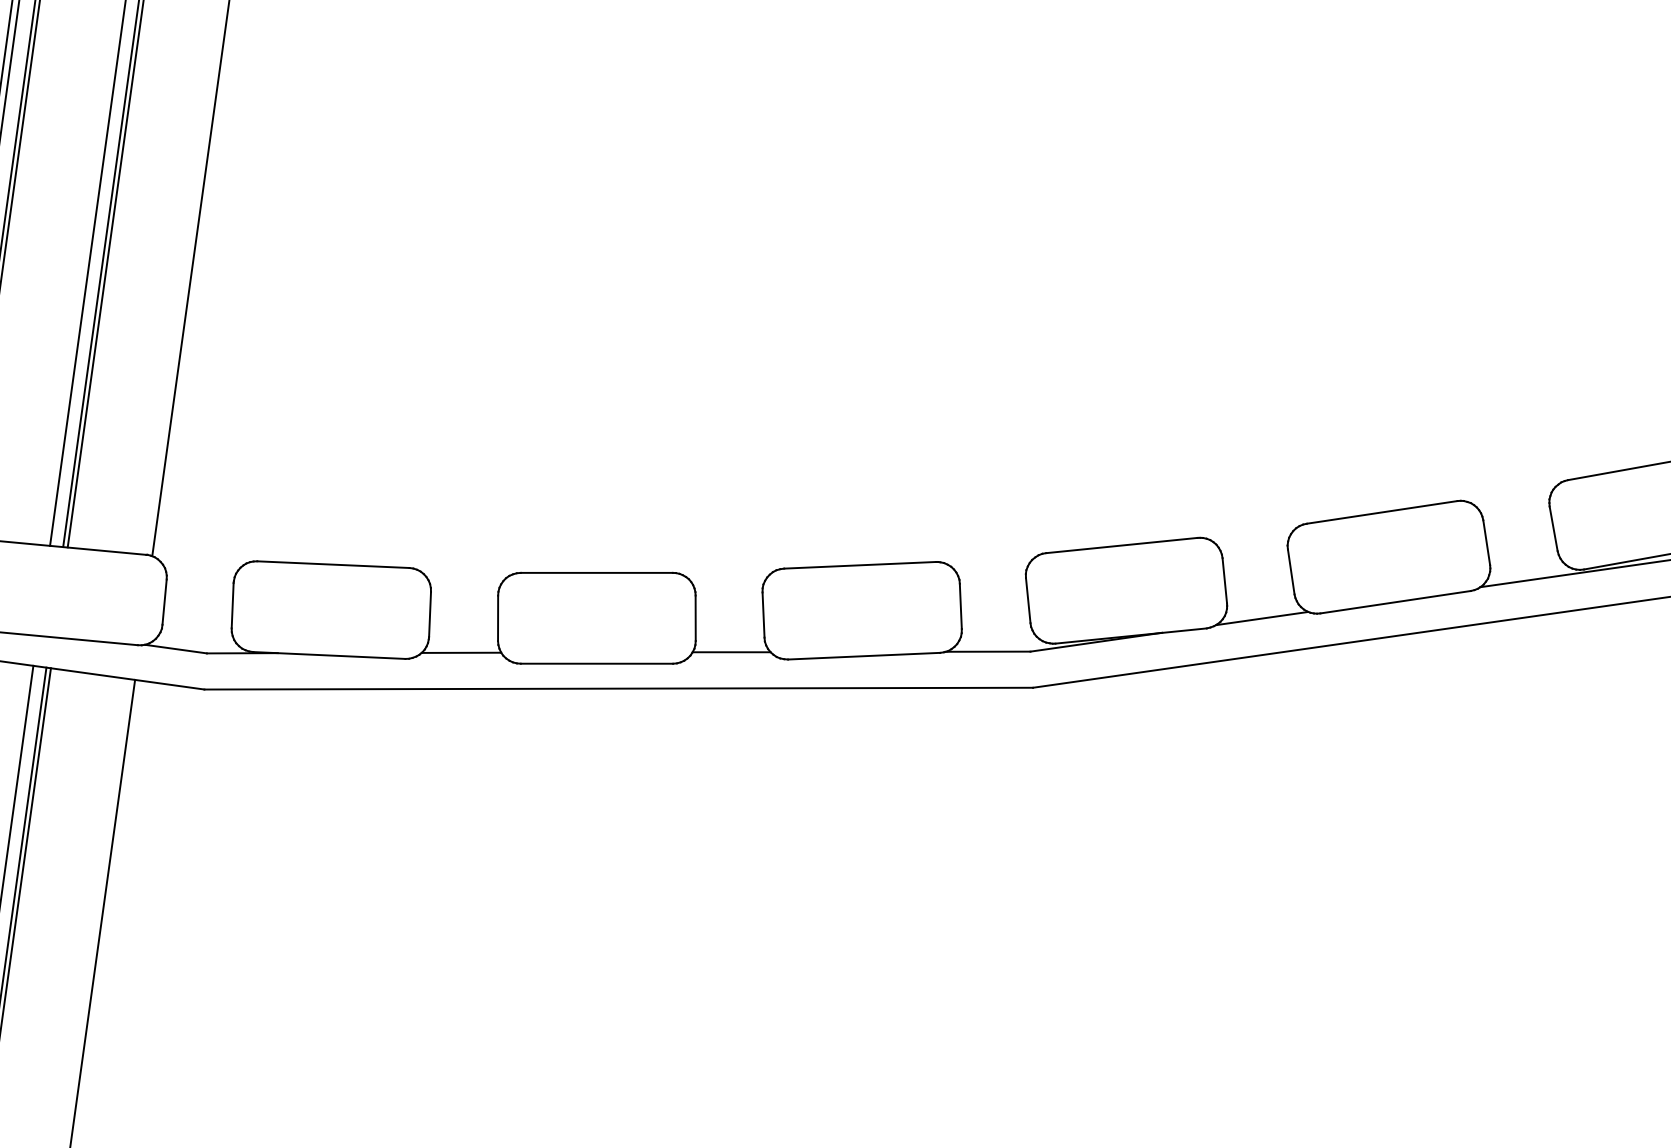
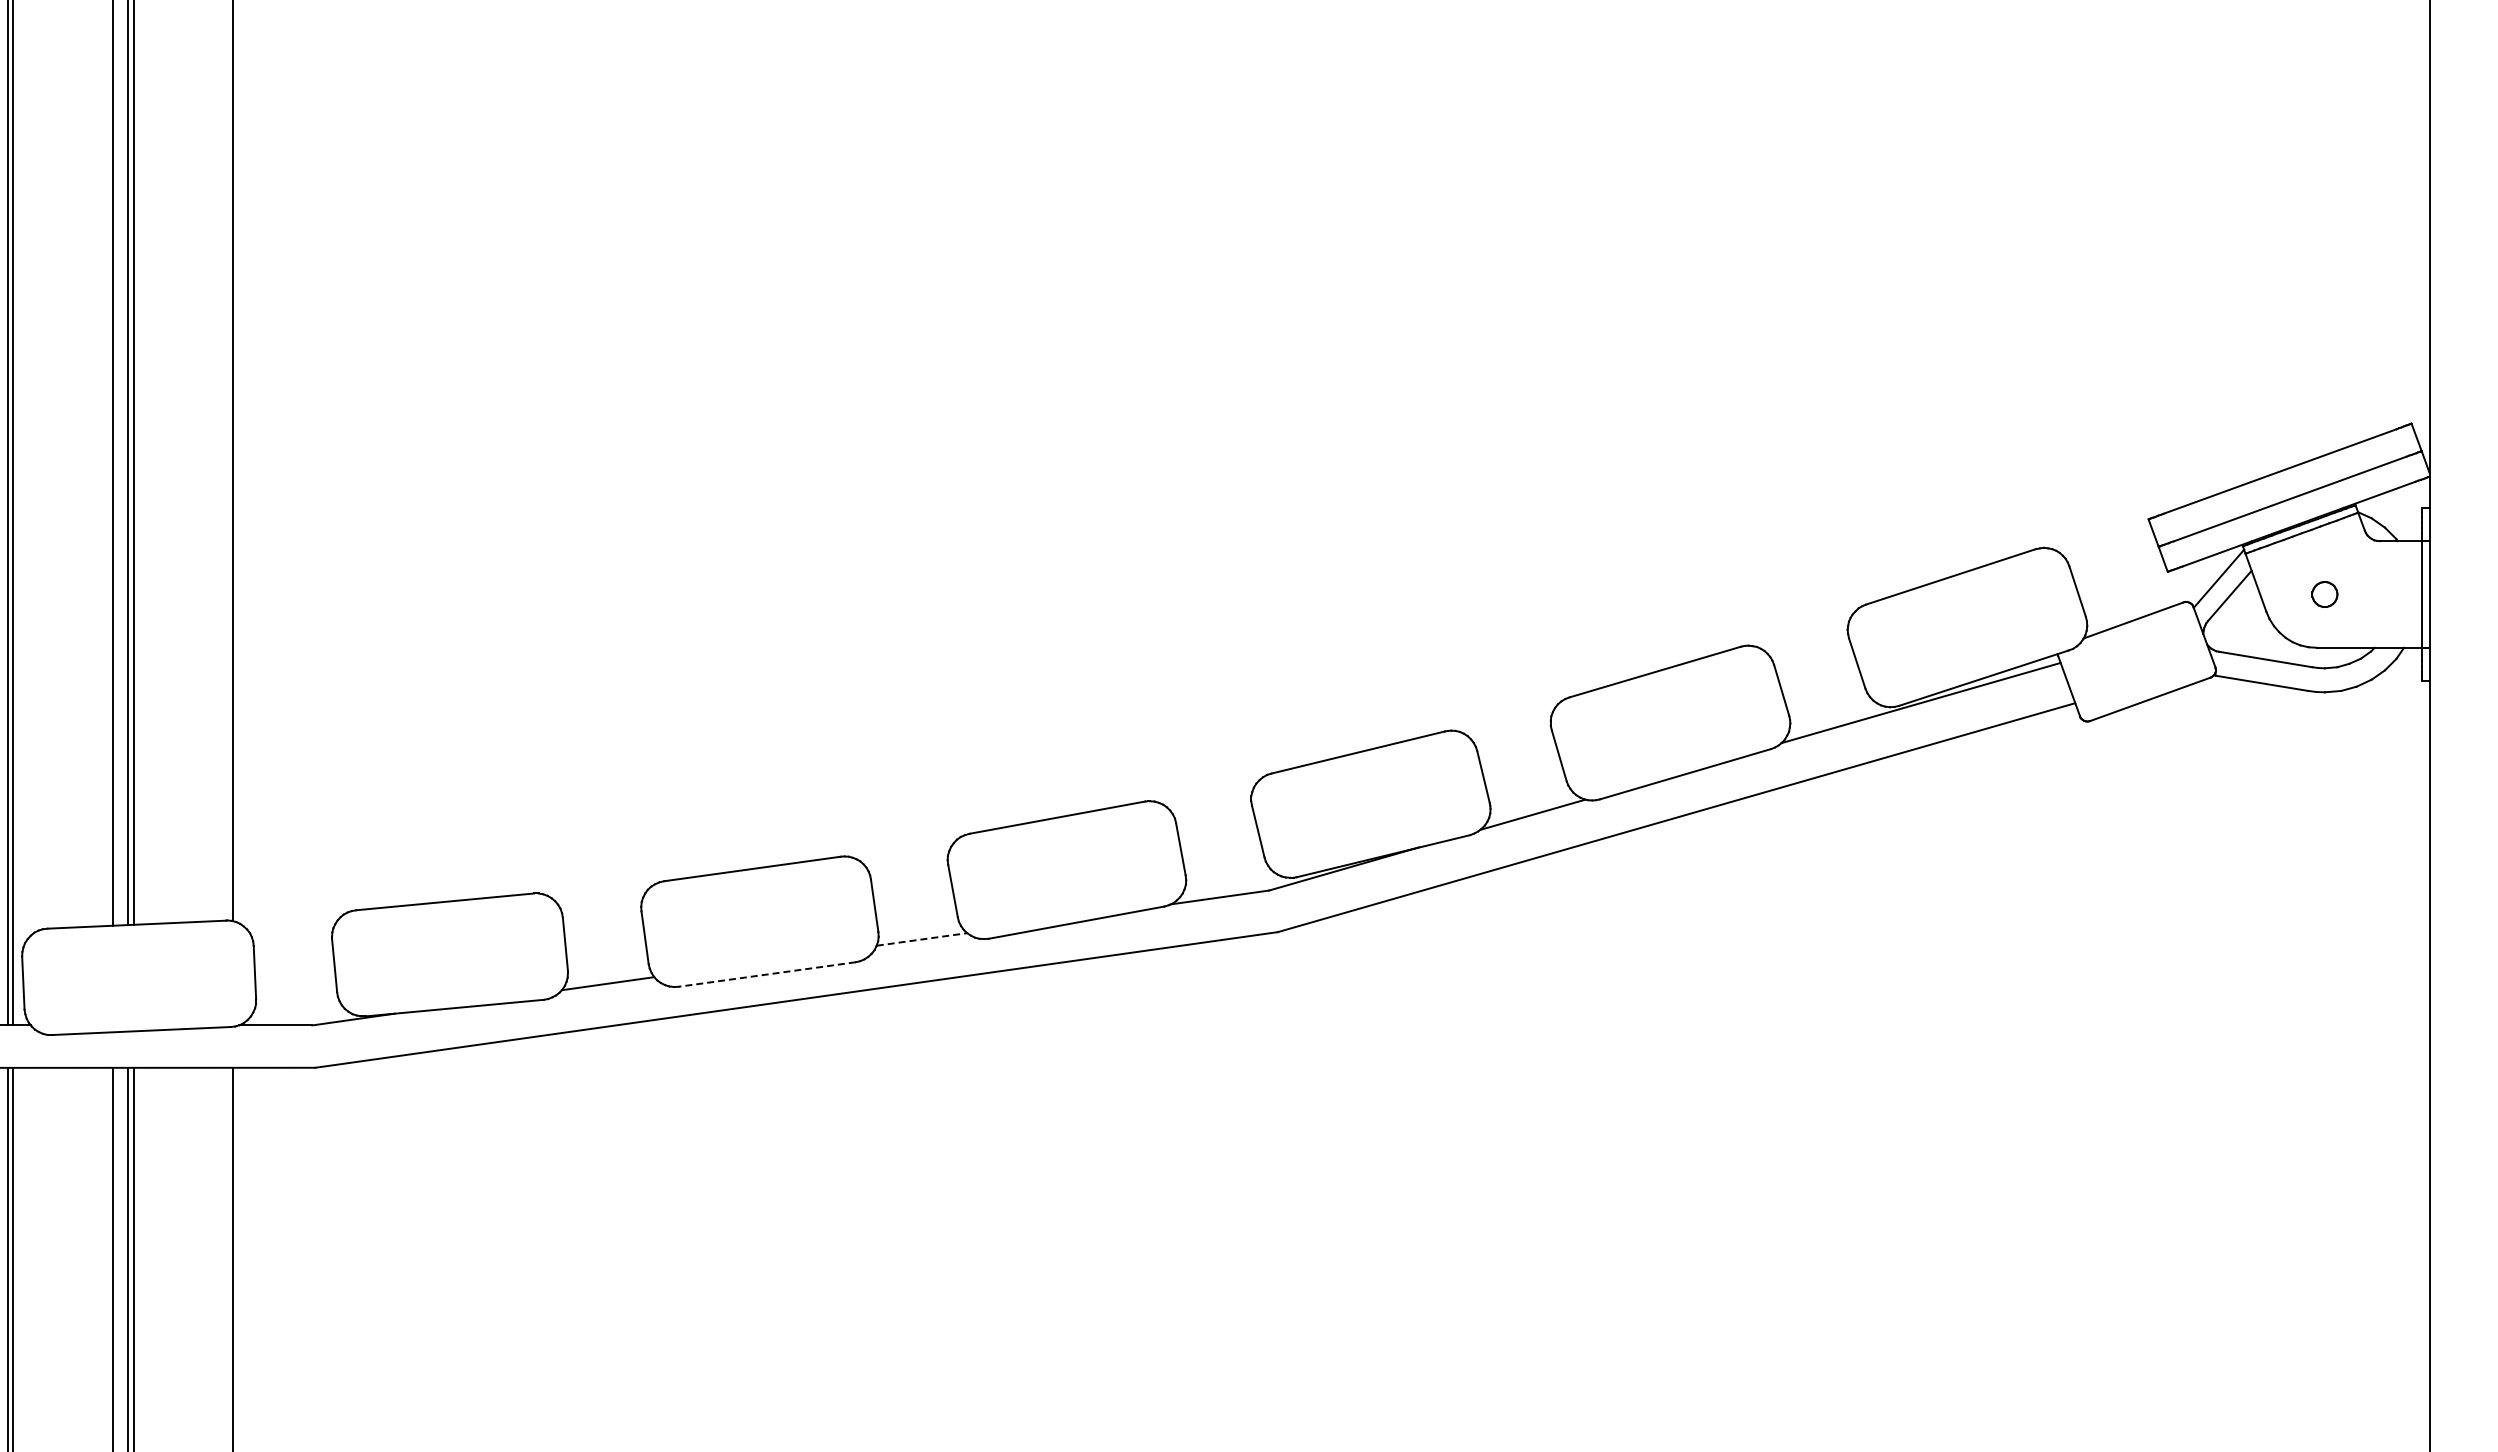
line: (731, 652) -> (921, 939), solid -> dashed
line: (596, 663) -> (766, 974), solid -> dashed

